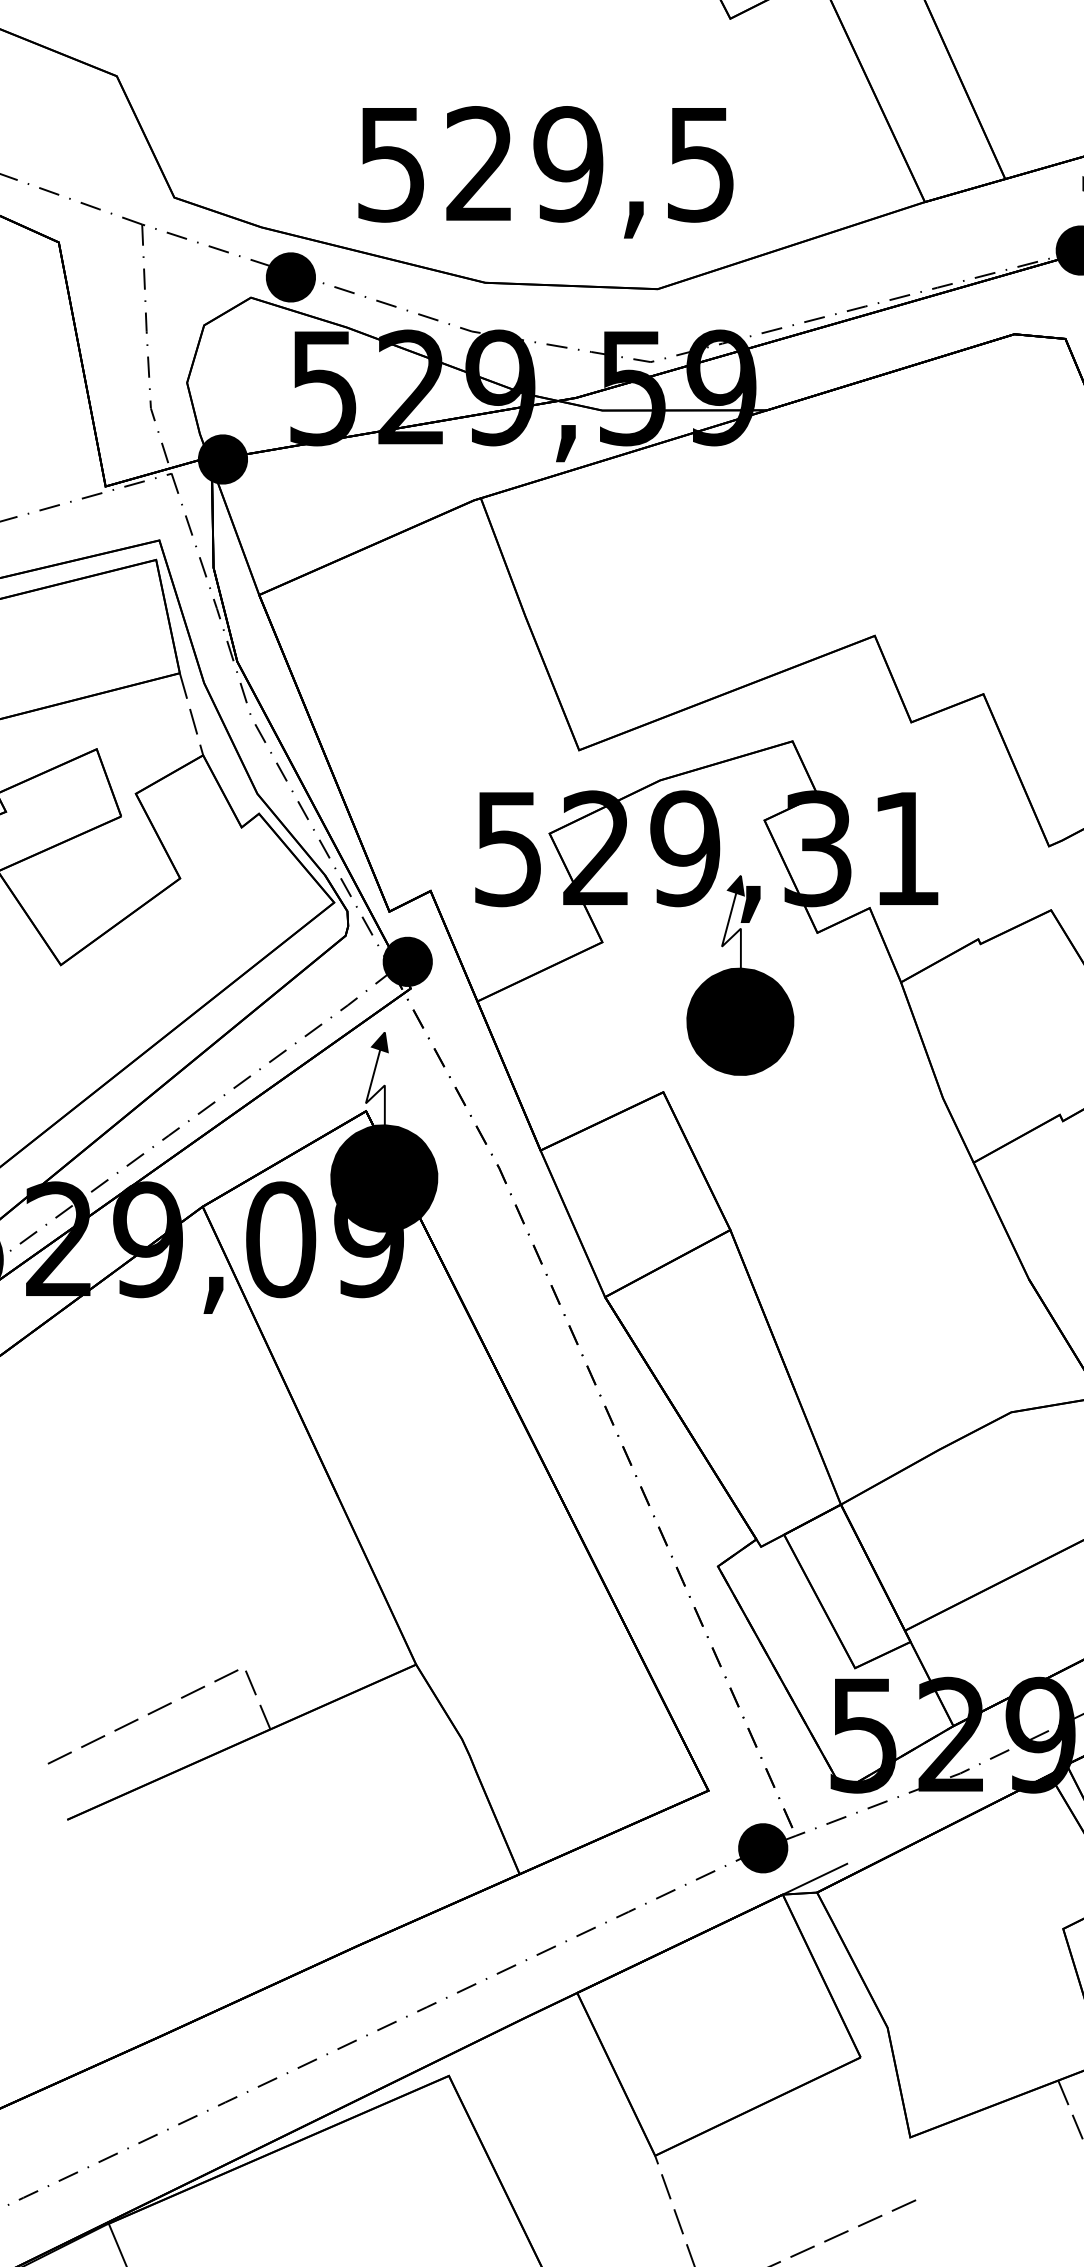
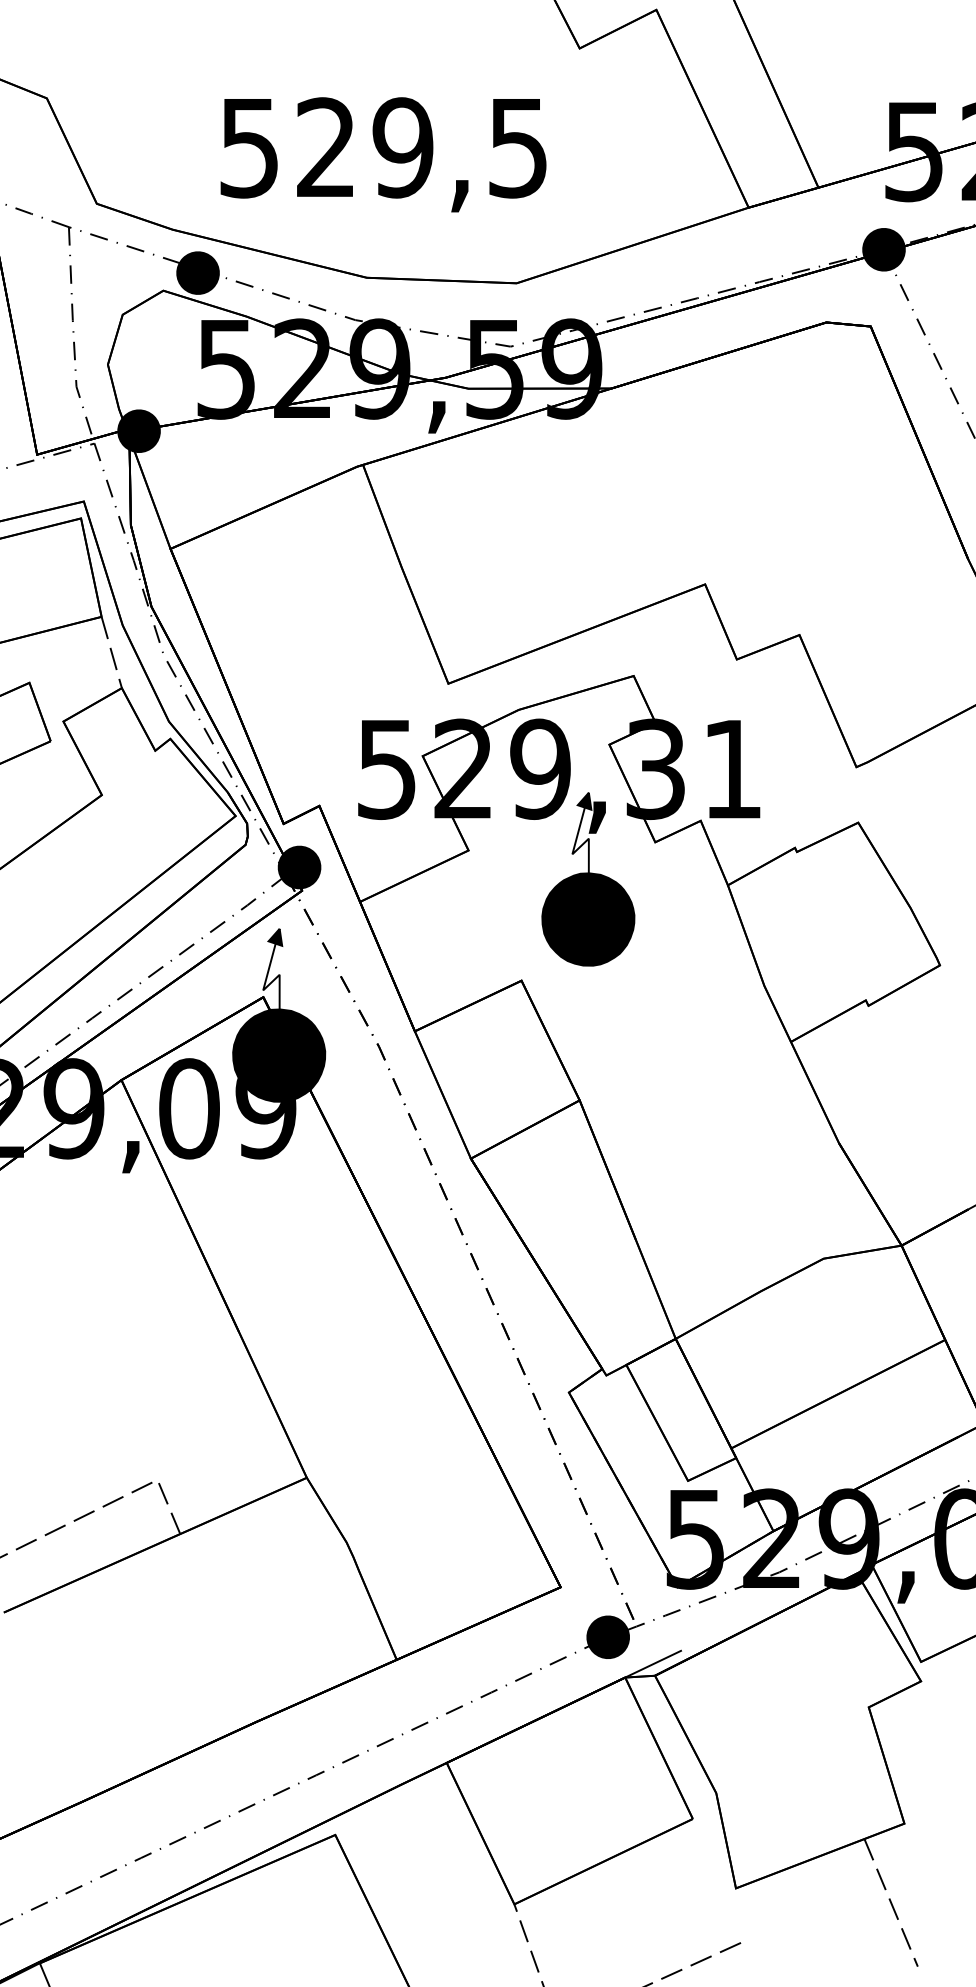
text: (545, 171) -> (383, 154), moved

